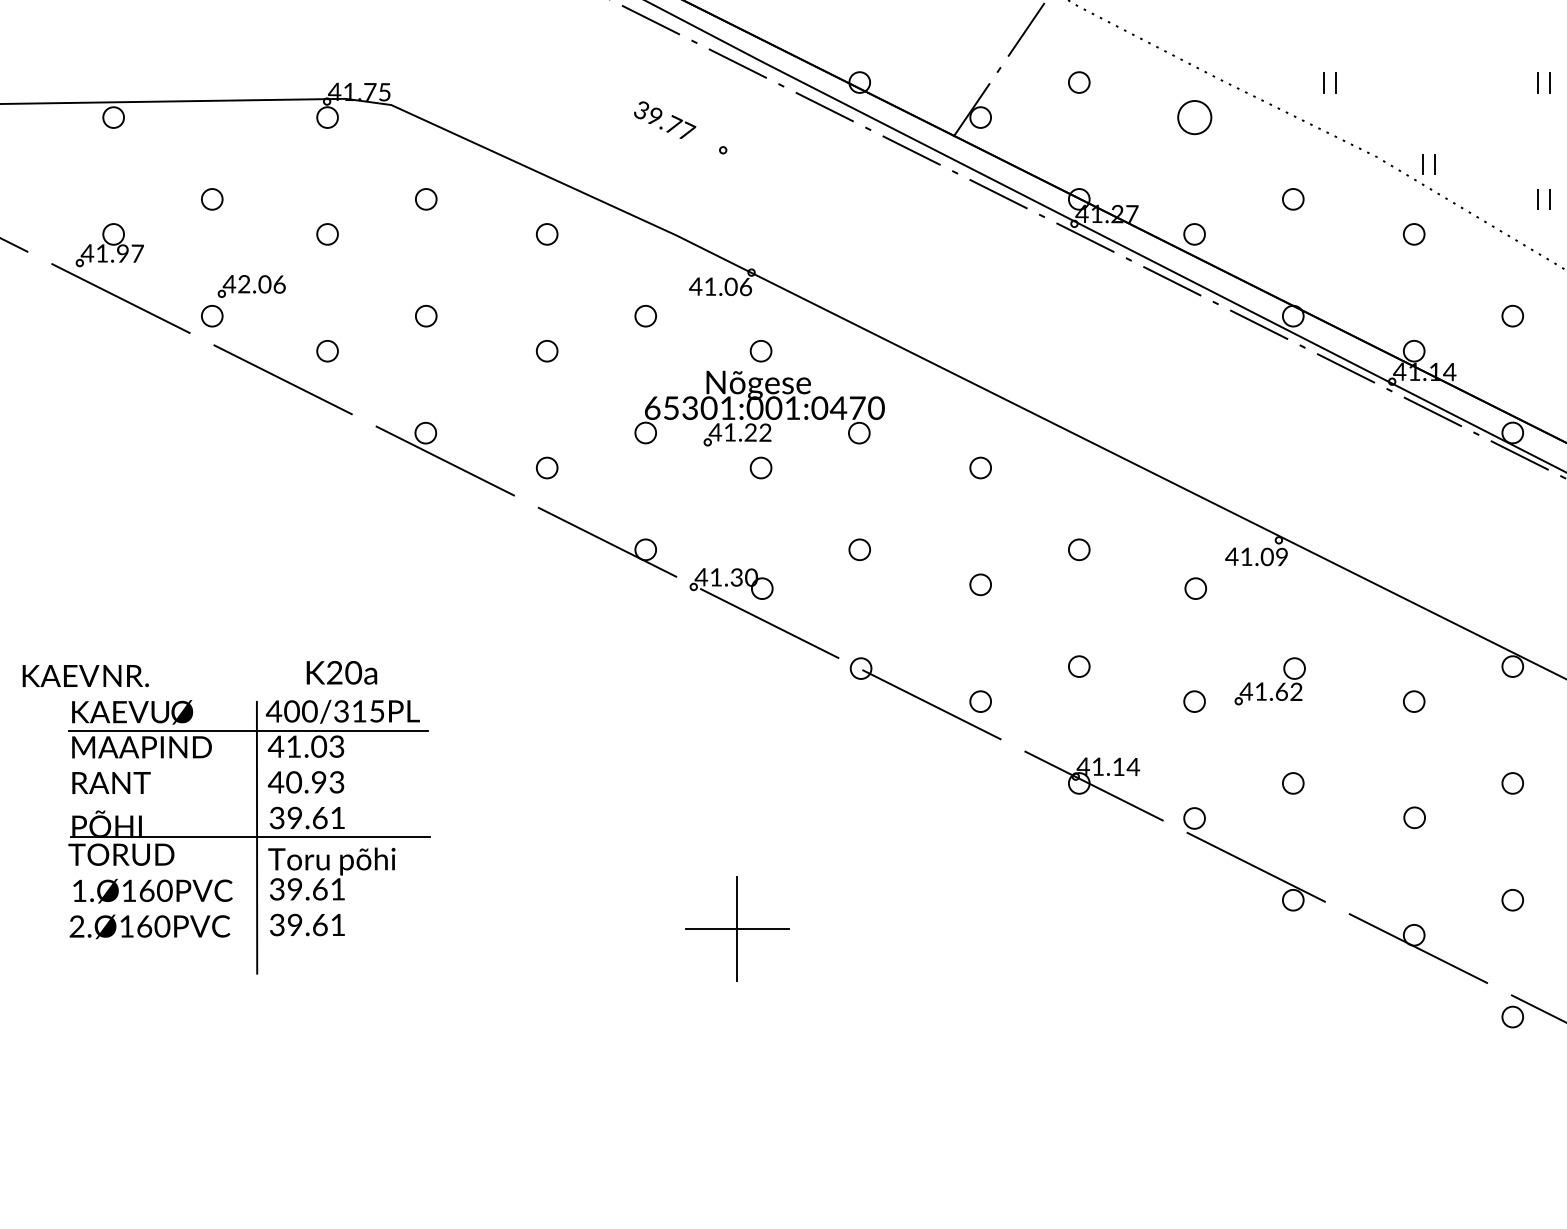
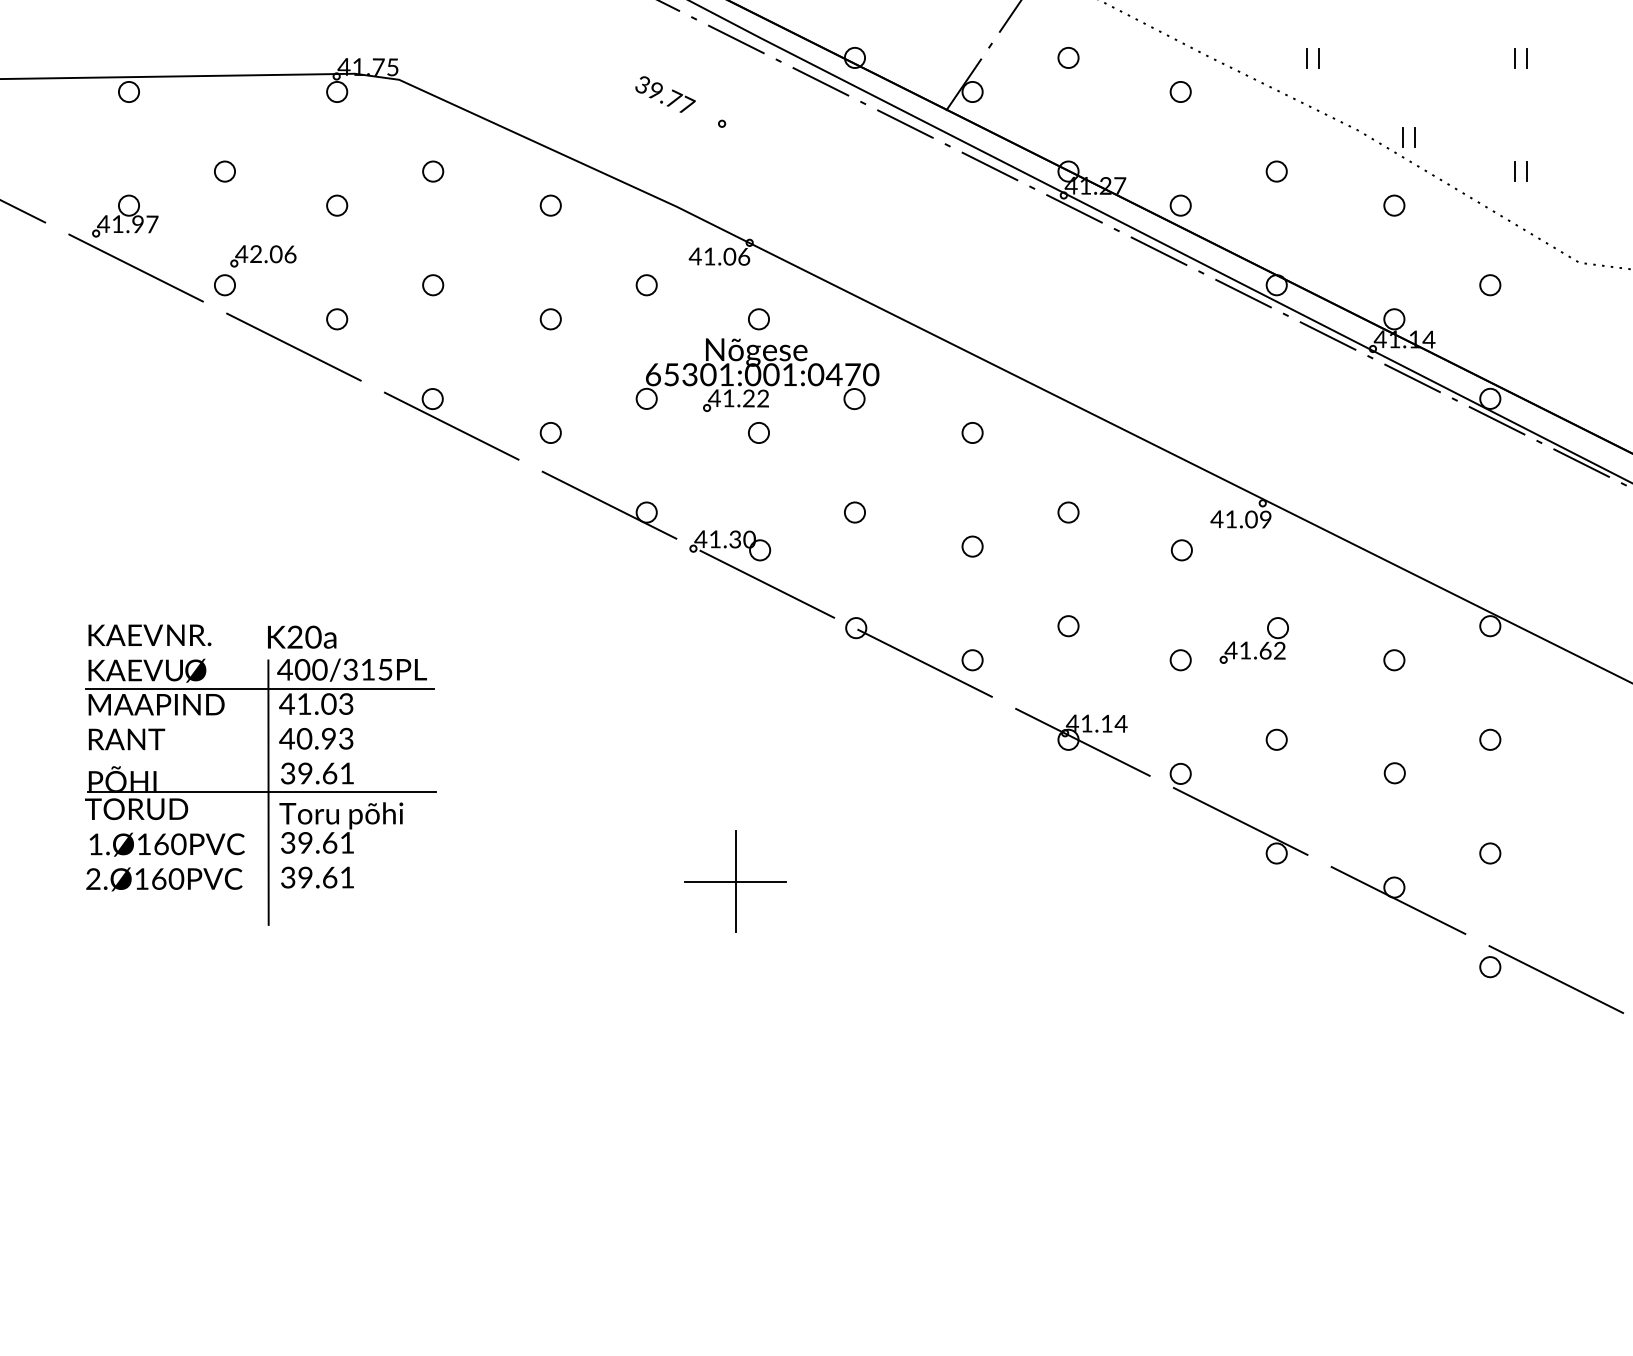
circle: (1194, 117) -> (1180, 91), size x0.62
text: (342, 672) -> (302, 636), moved
text: (85, 676) -> (149, 635), moved

